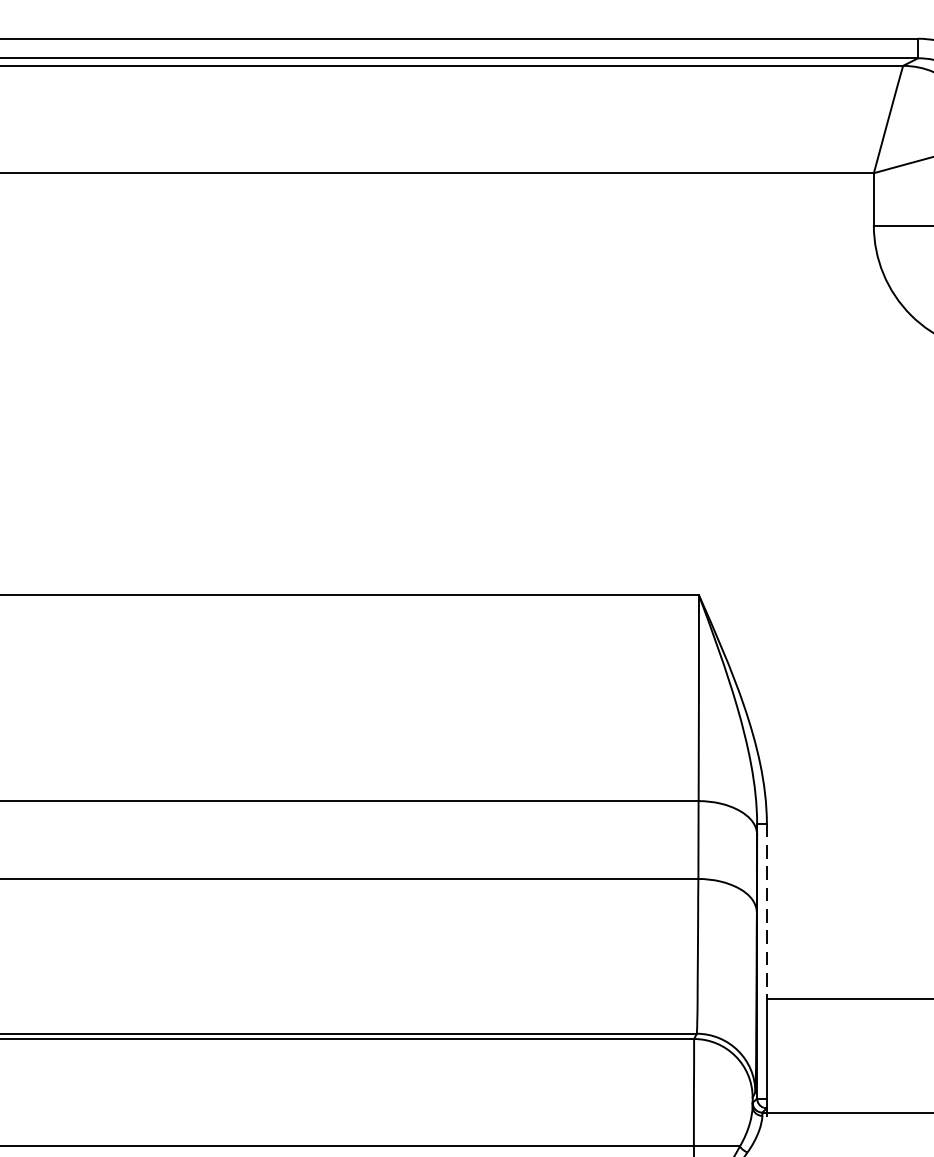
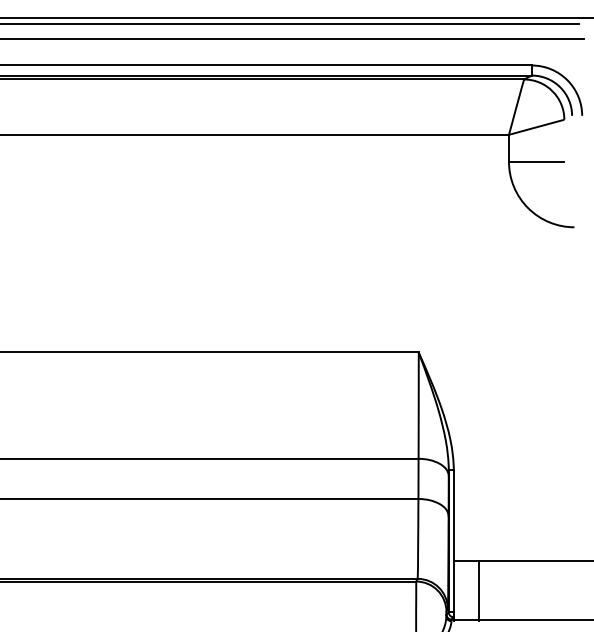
line: (766, 912) -> (453, 516), dashed -> solid
line: (814, 1056) -> (478, 590), added

